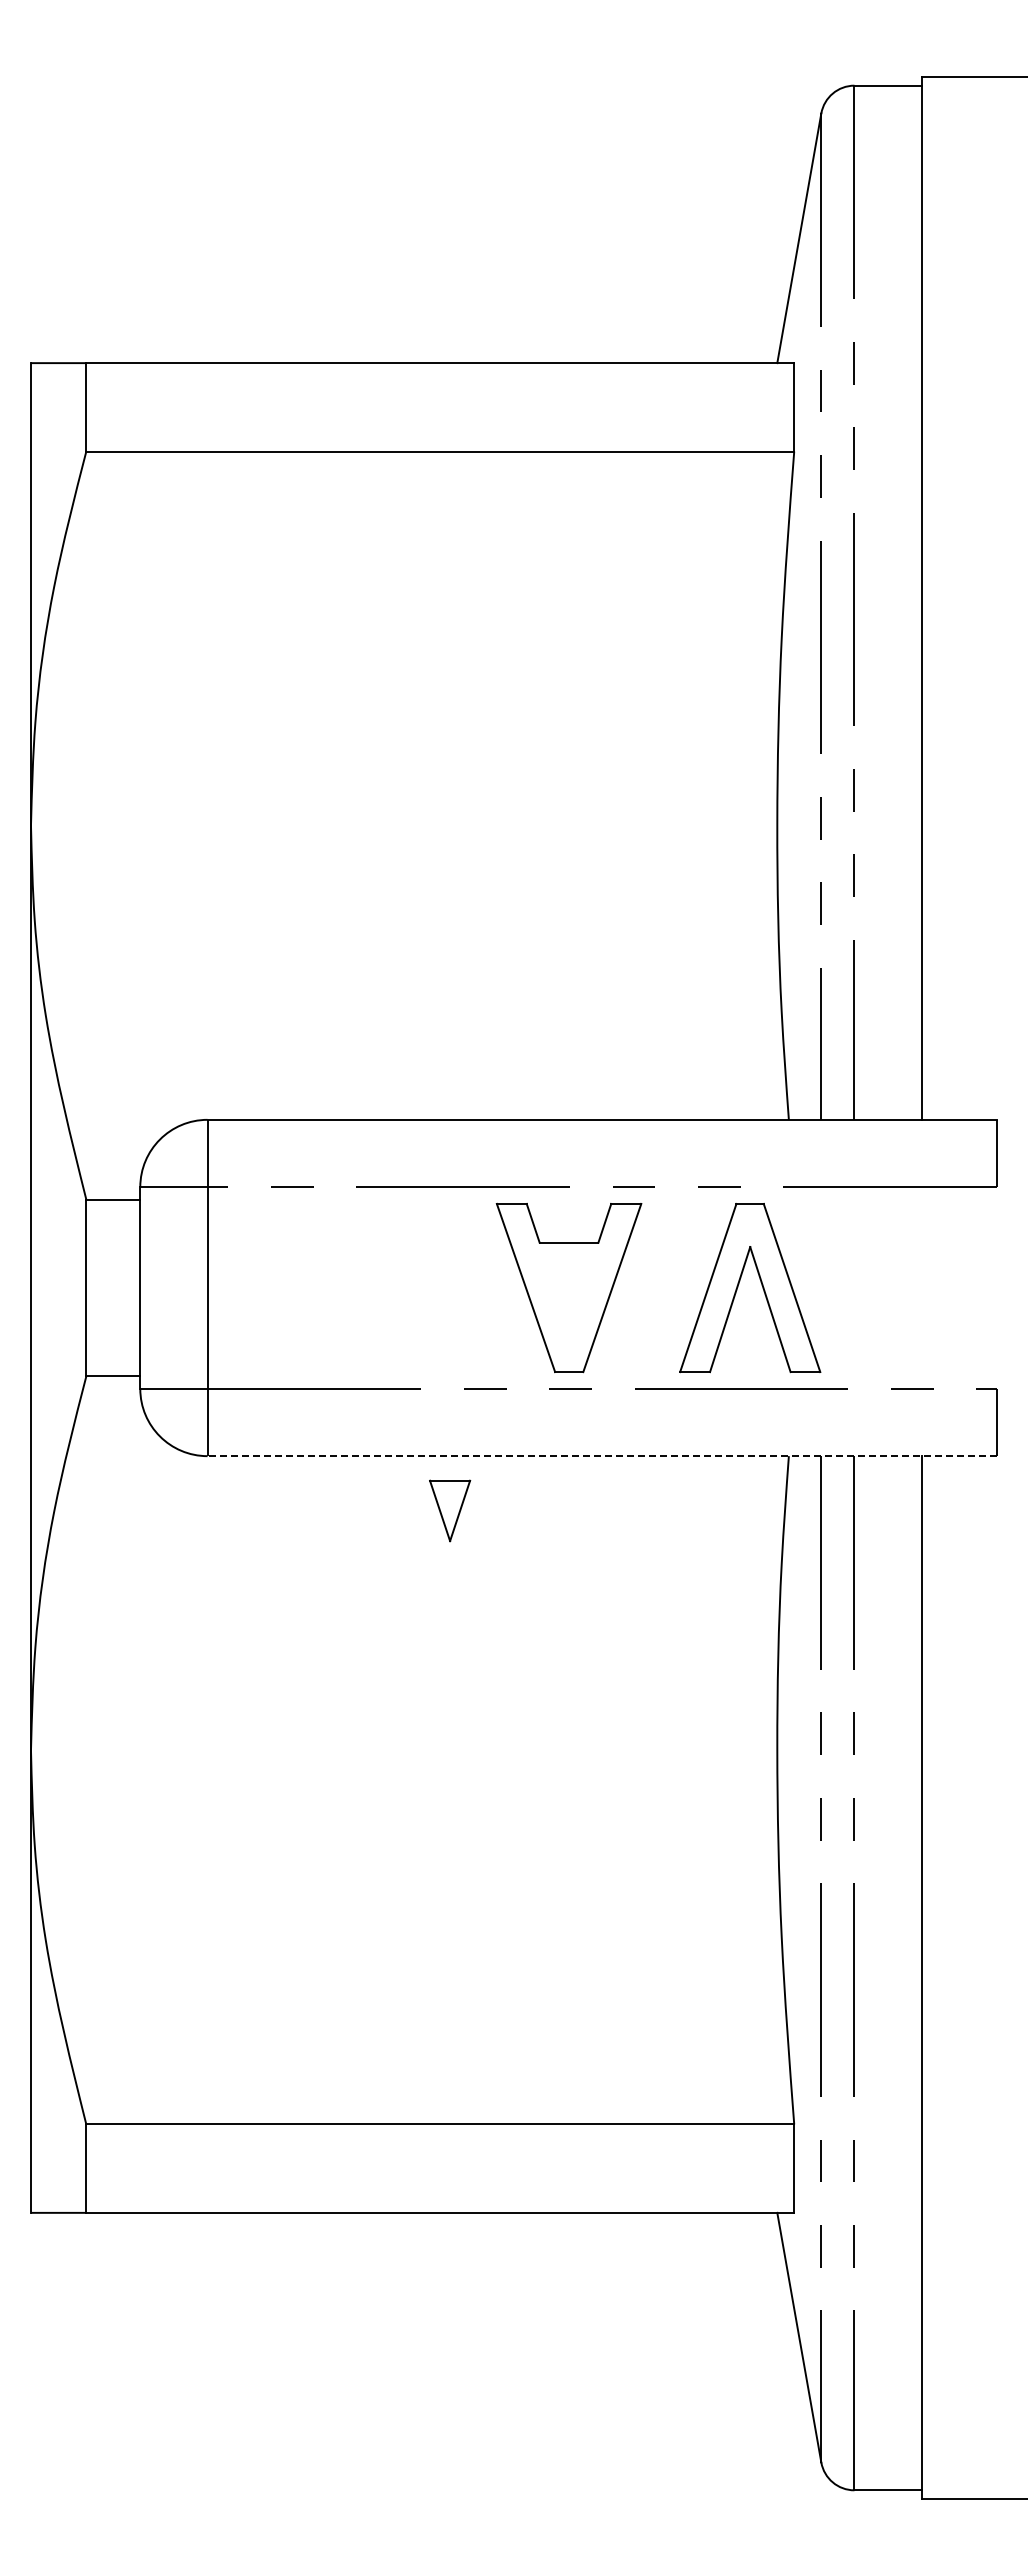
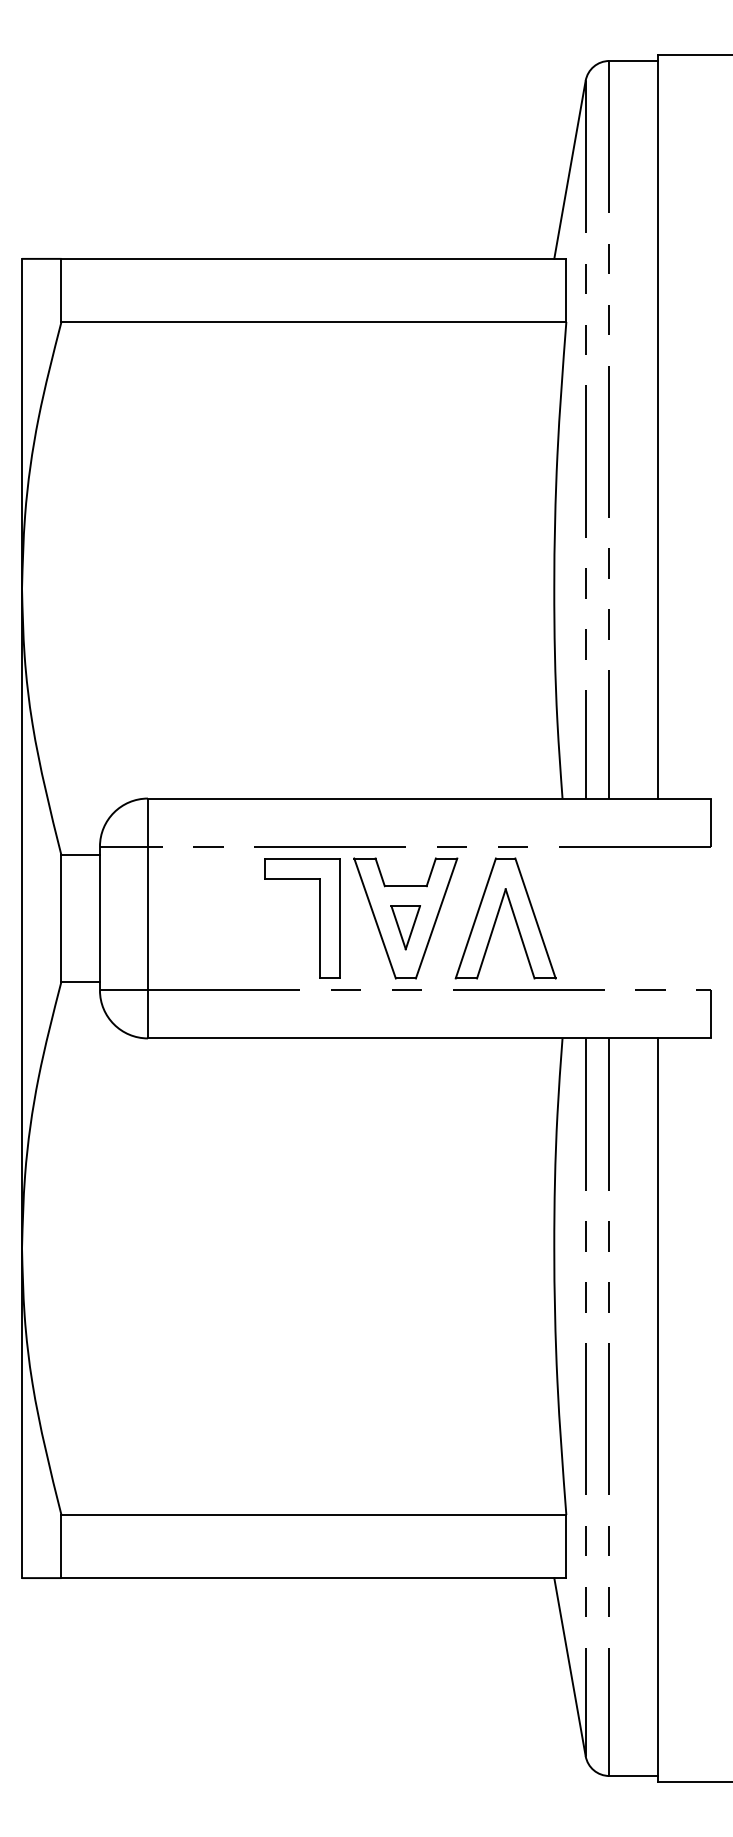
part: (761, 1285) -> (513, 916), moved
part: (448, 1287) -> (319, 918), added
line: (602, 1456) -> (429, 1038), dashed -> solid
part: (450, 1510) -> (406, 927), moved

